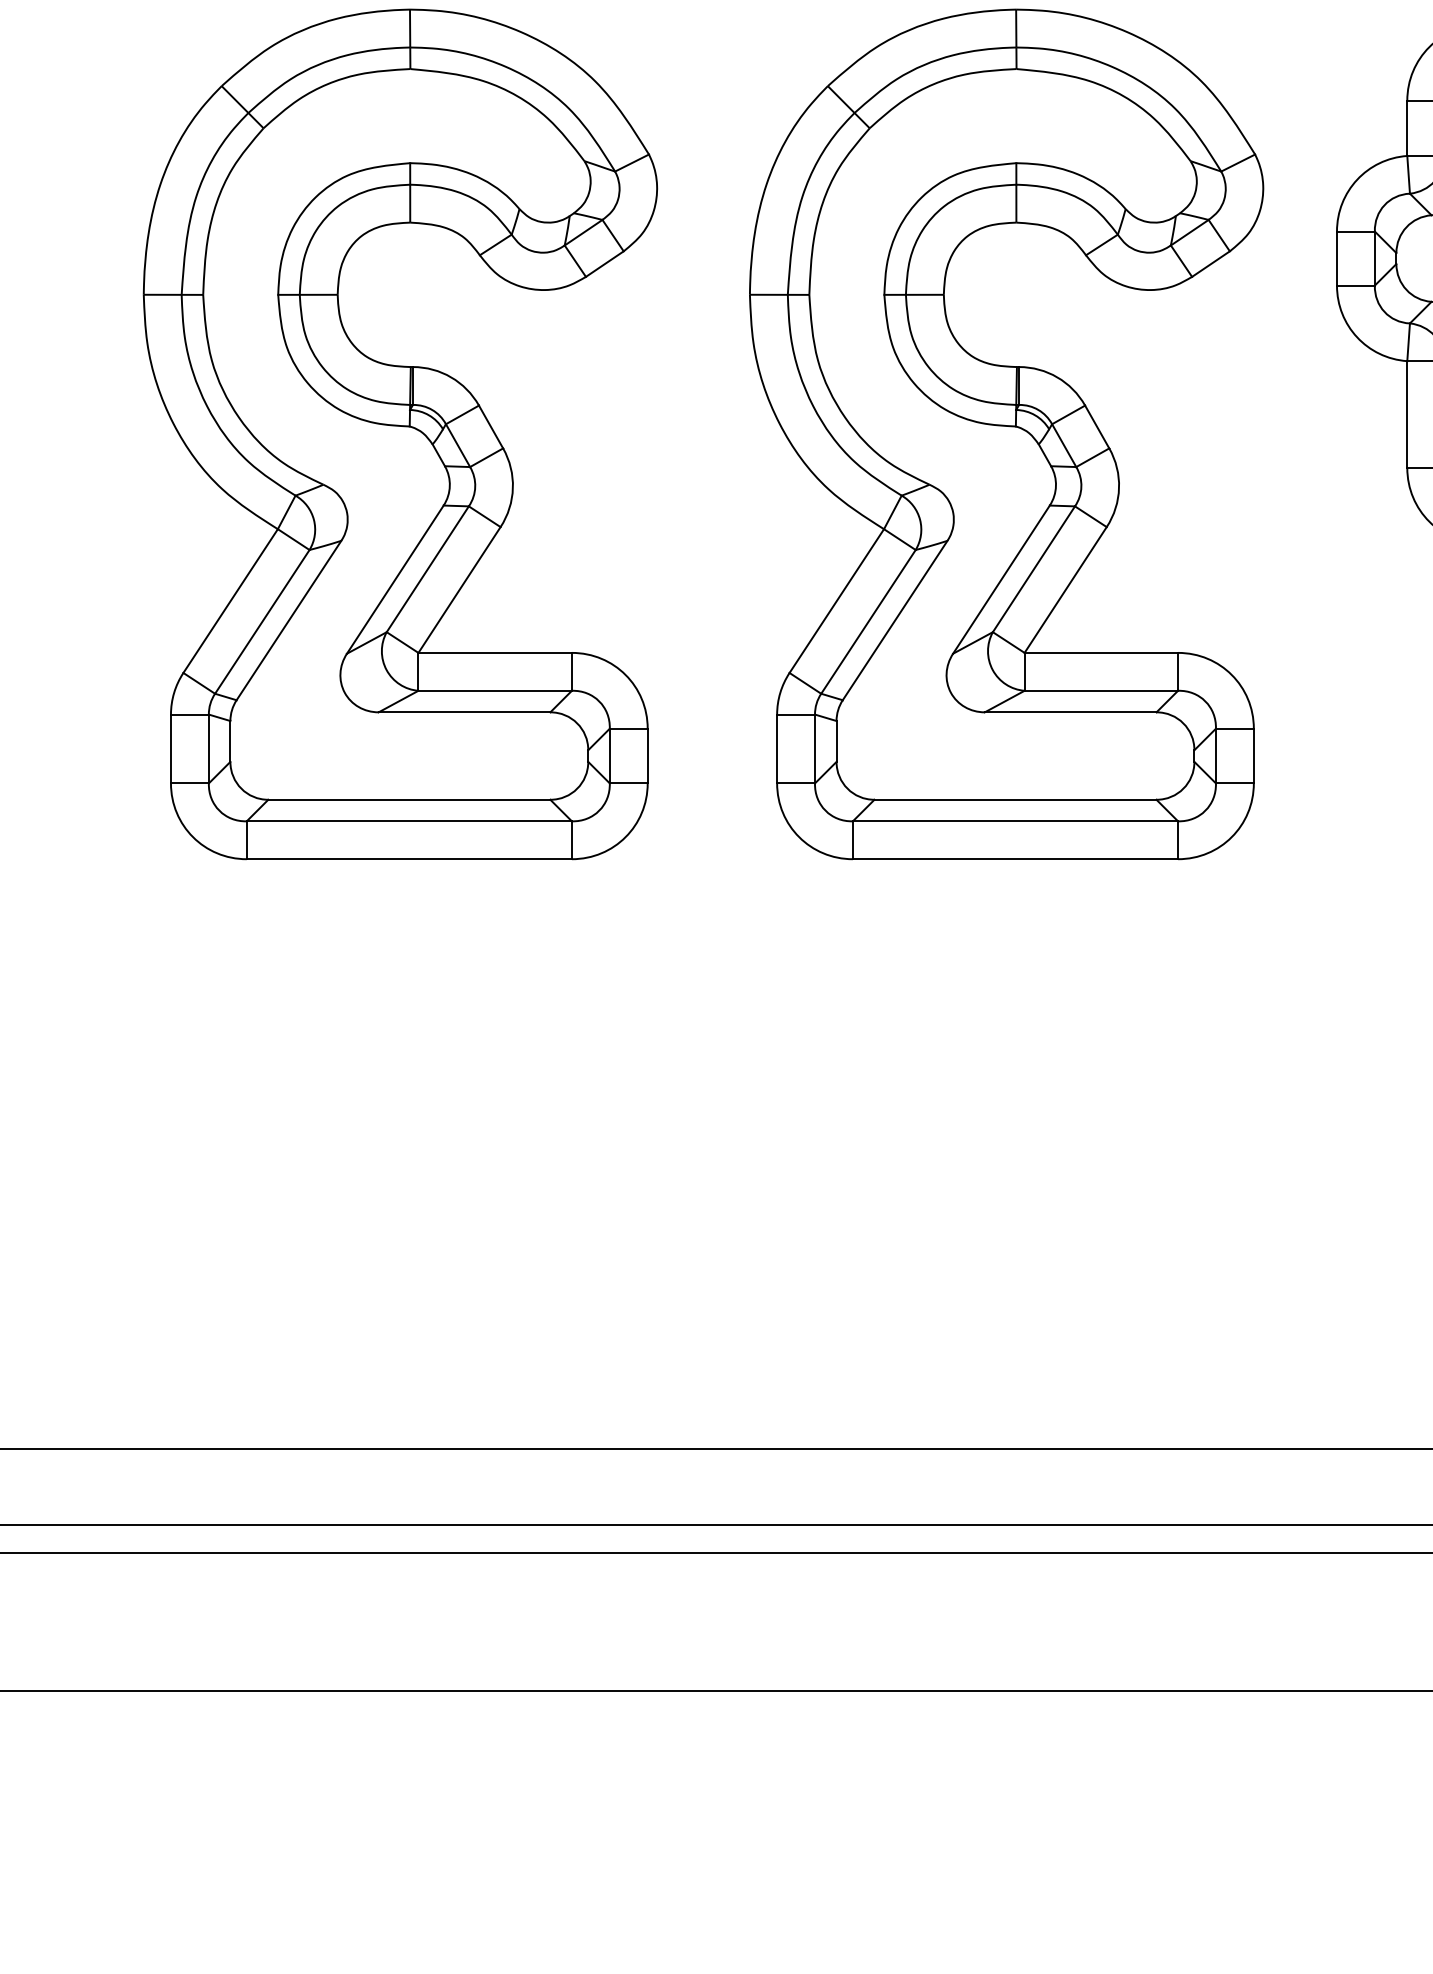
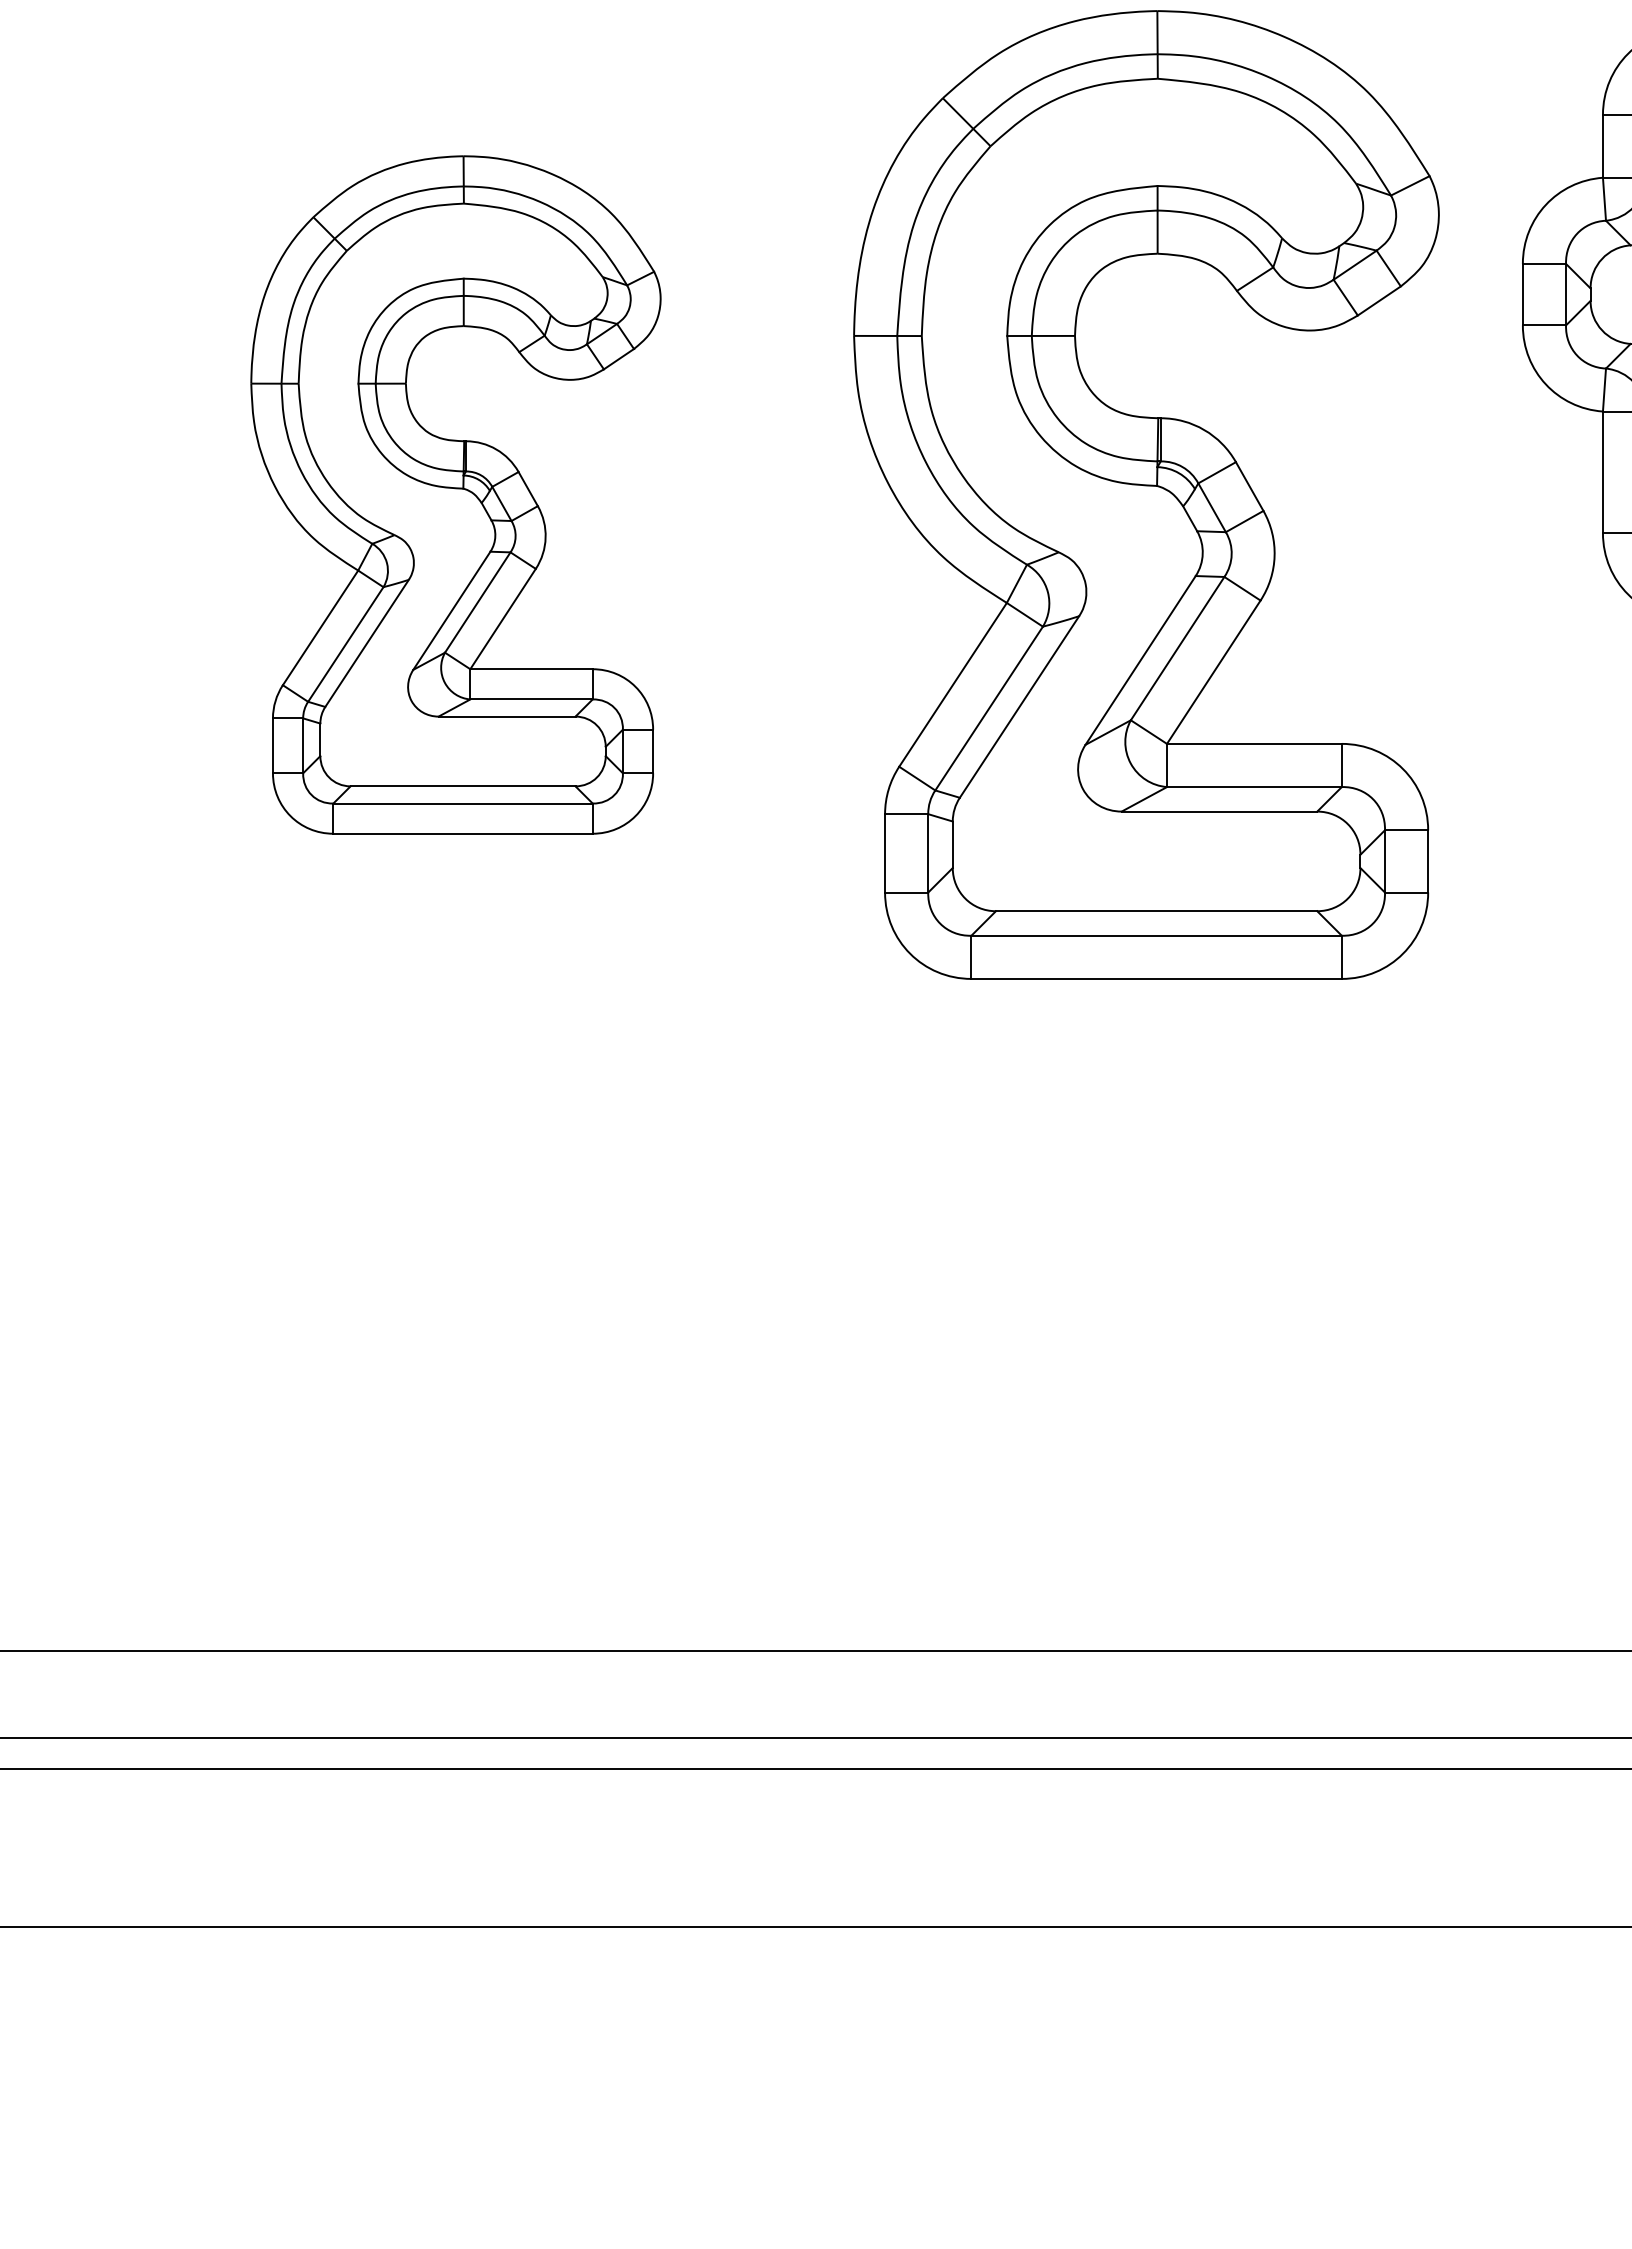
part: (400, 433) -> (455, 494), size x0.7

